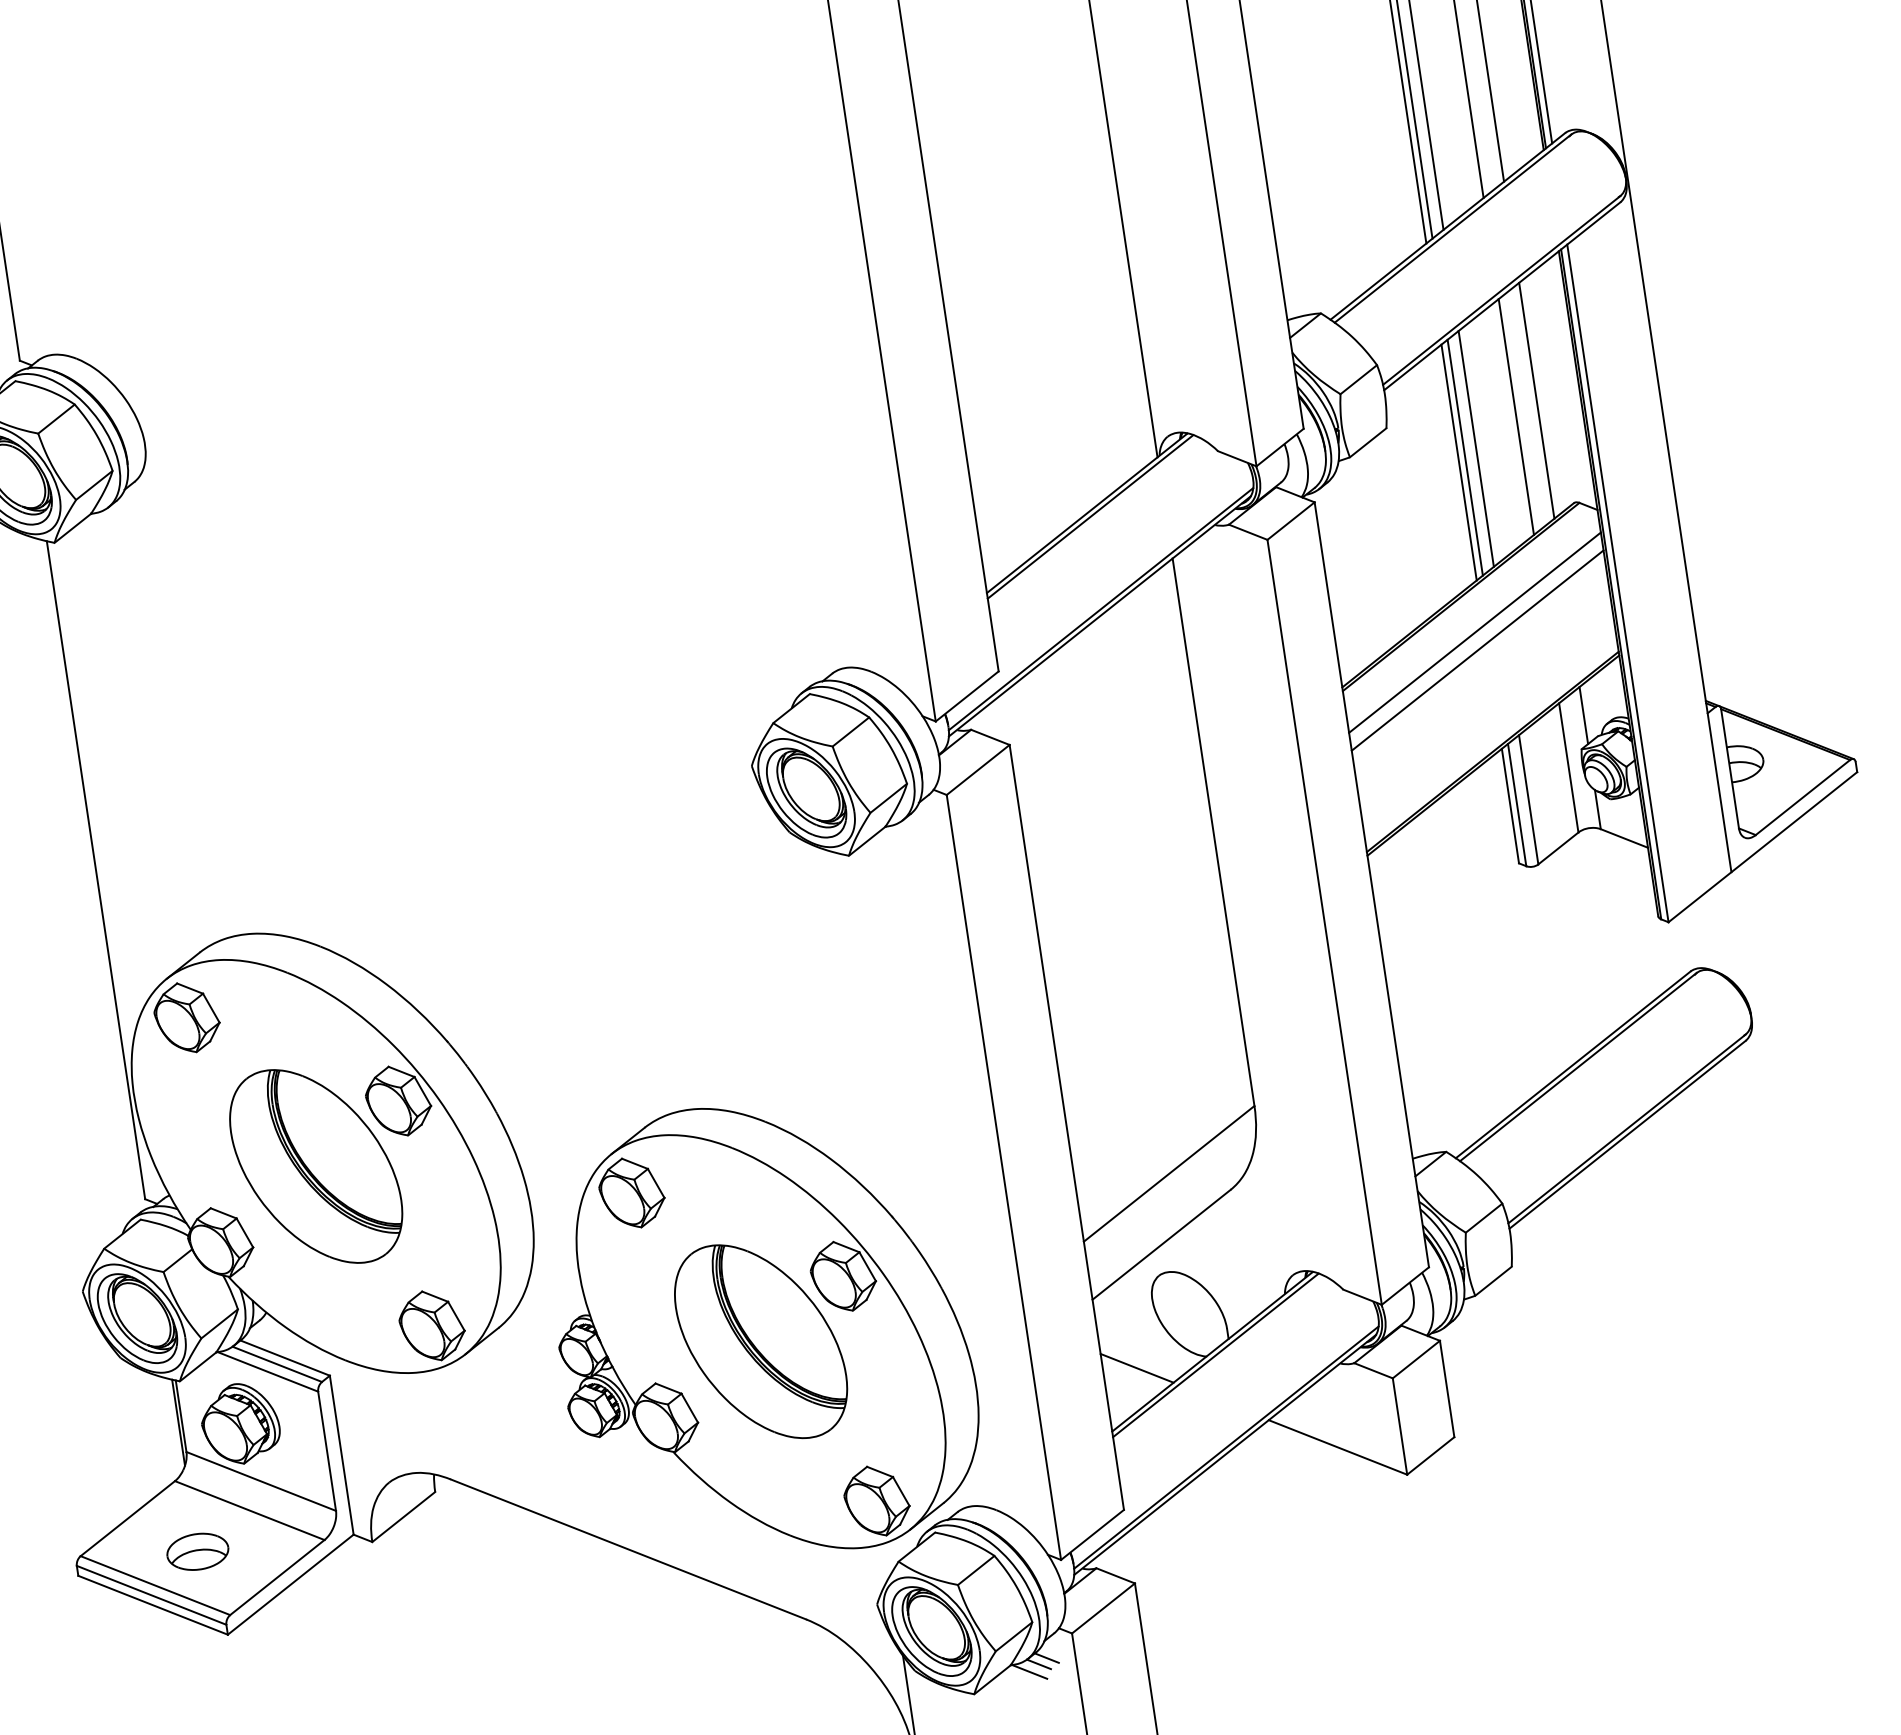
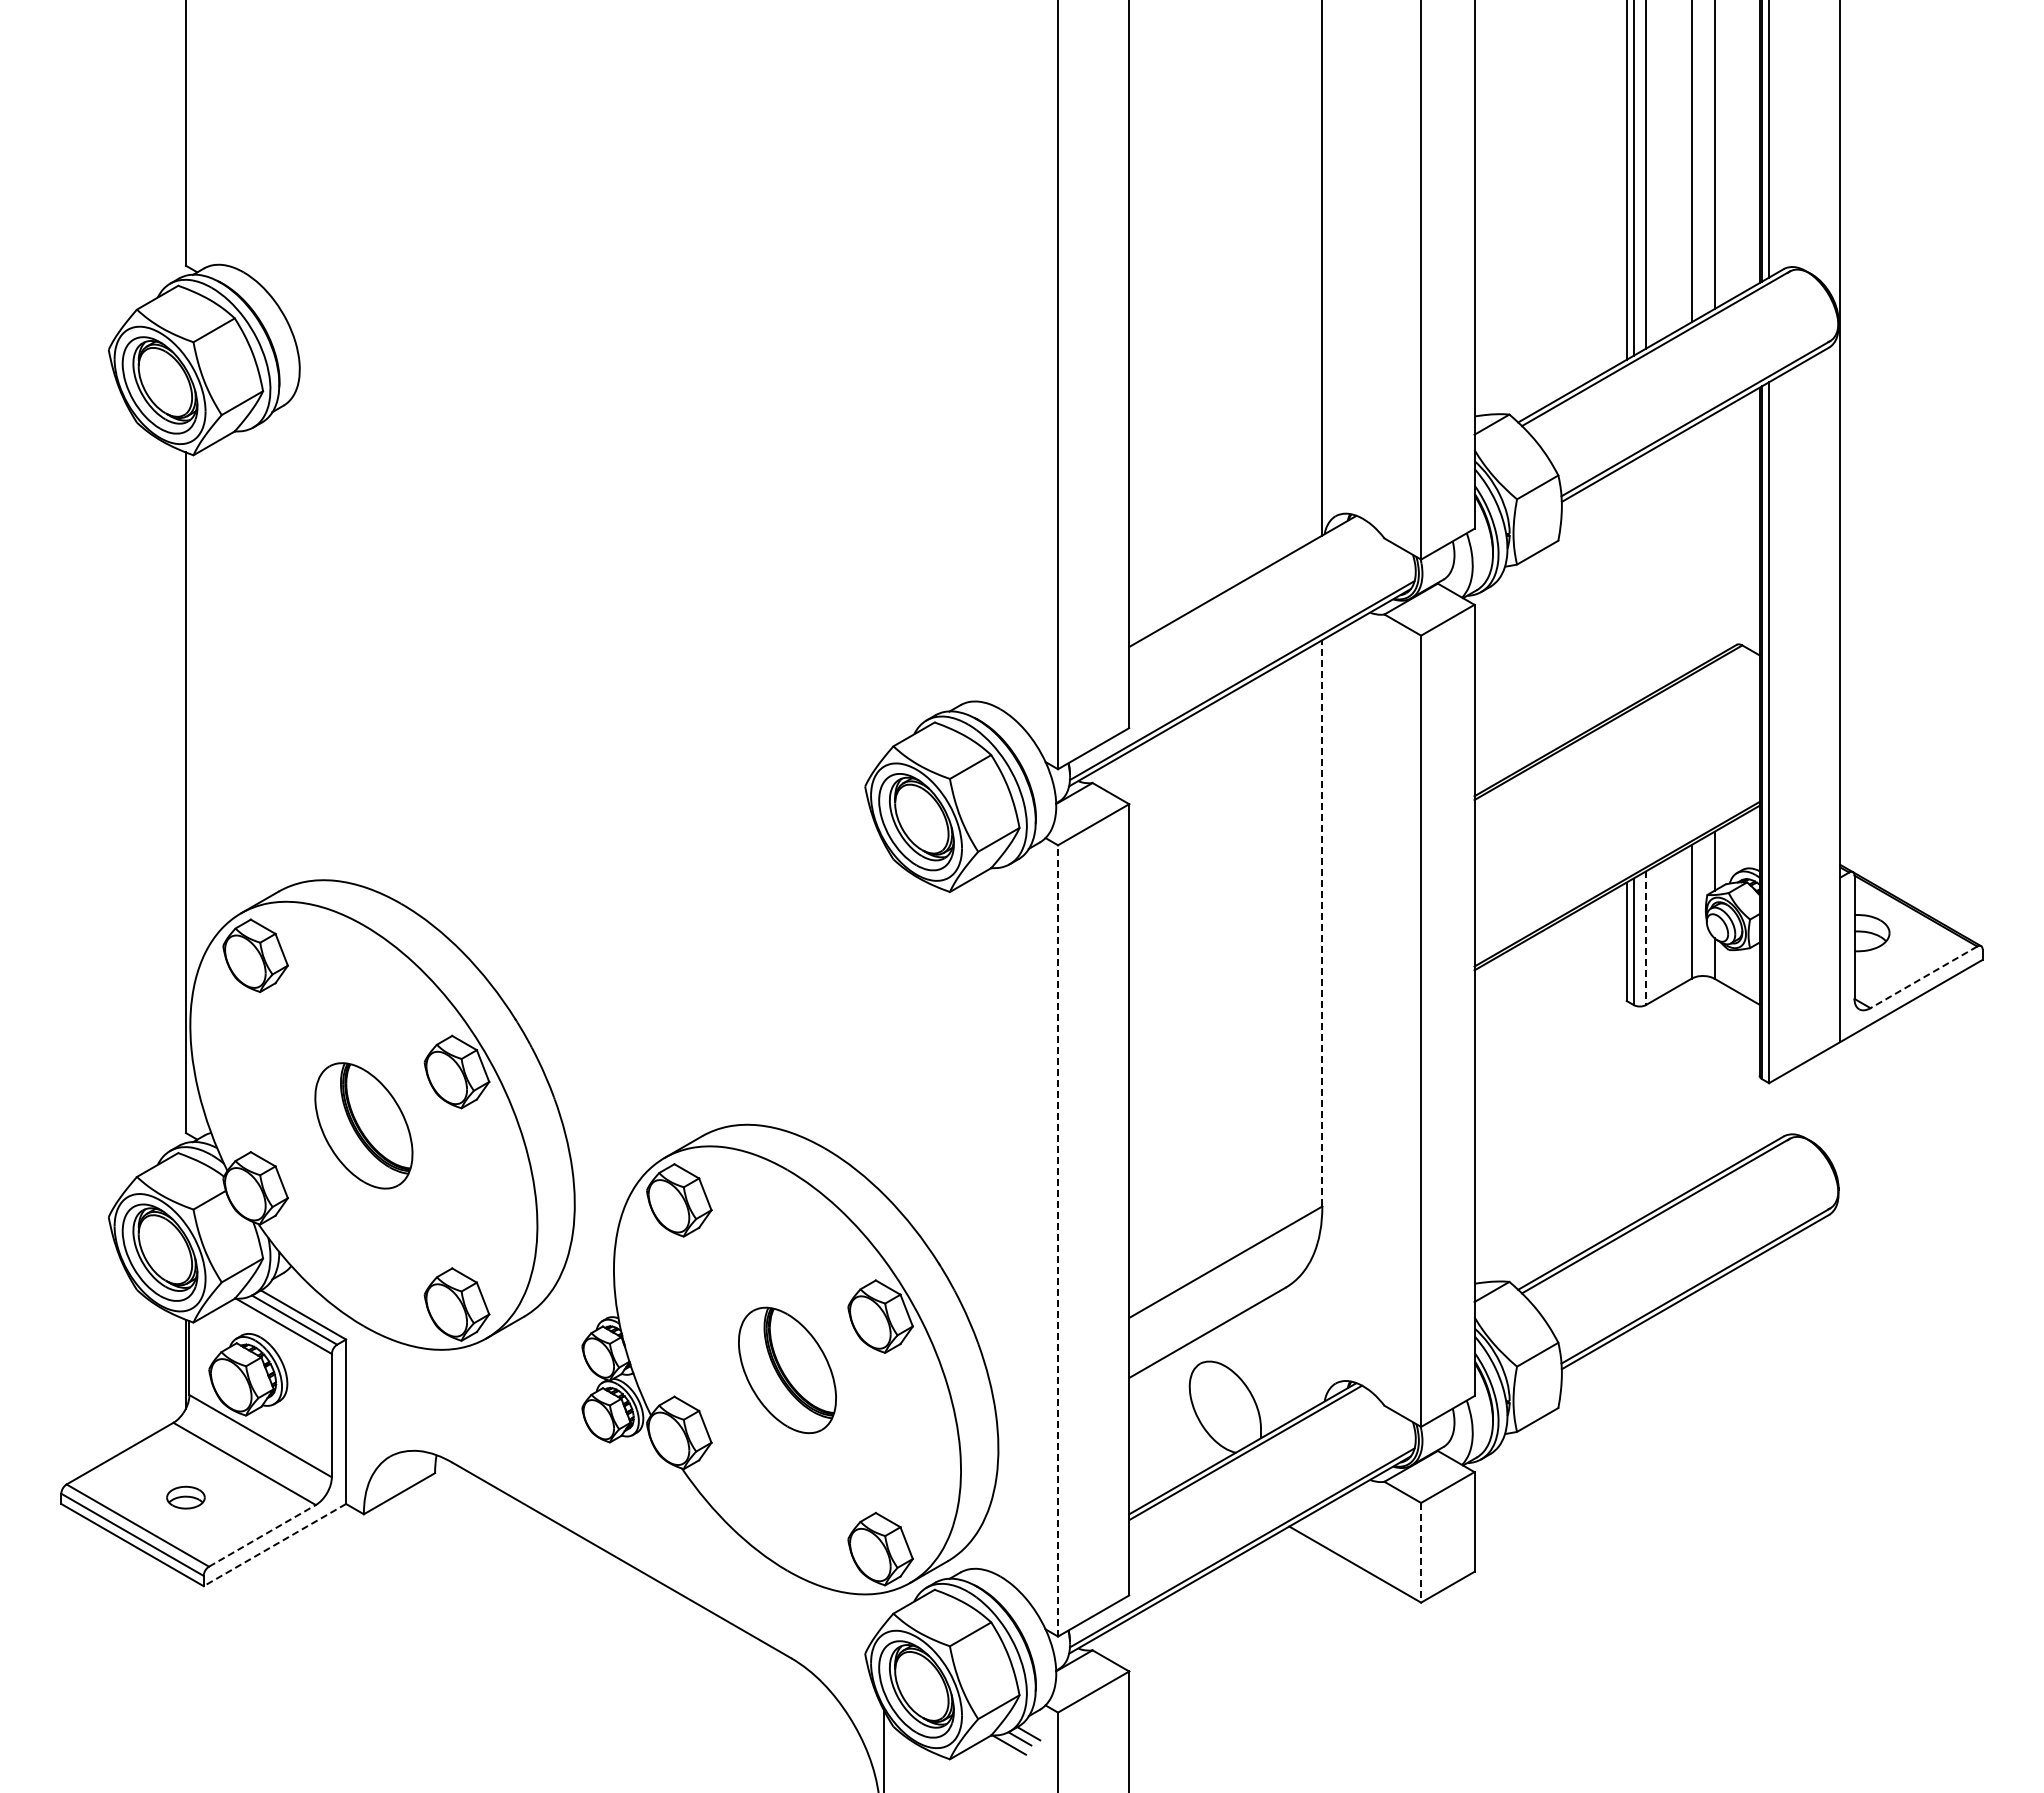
line: (1536, 400) -> (1714, 535), removed
line: (1516, 416) -> (1691, 548), removed
line: (1476, 449) -> (1646, 575), removed
line: (1465, 457) -> (1633, 582), removed
line: (1458, 462) -> (1626, 586), removed
line: (1090, 516) -> (1245, 585), removed
line: (1474, 632) -> (1616, 760), removed
line: (1477, 650) -> (1616, 779), removed
line: (1802, 797) -> (1923, 977), solid -> dashed
line: (1529, 800) -> (1646, 938), solid -> dashed
line: (1213, 831) -> (1322, 922), solid -> dashed
part: (315, 1166) -> (363, 1125), size x0.6
line: (1004, 1176) -> (1058, 1240), solid -> dashed
part: (761, 1341) -> (787, 1370), size x0.6
line: (1136, 1368) -> (1163, 1454), removed
line: (1400, 1426) -> (1421, 1552), solid -> dashed
part: (197, 1551) -> (185, 1497), size x0.6
line: (277, 1577) -> (262, 1535), solid -> dashed
line: (290, 1585) -> (274, 1545), solid -> dashed

